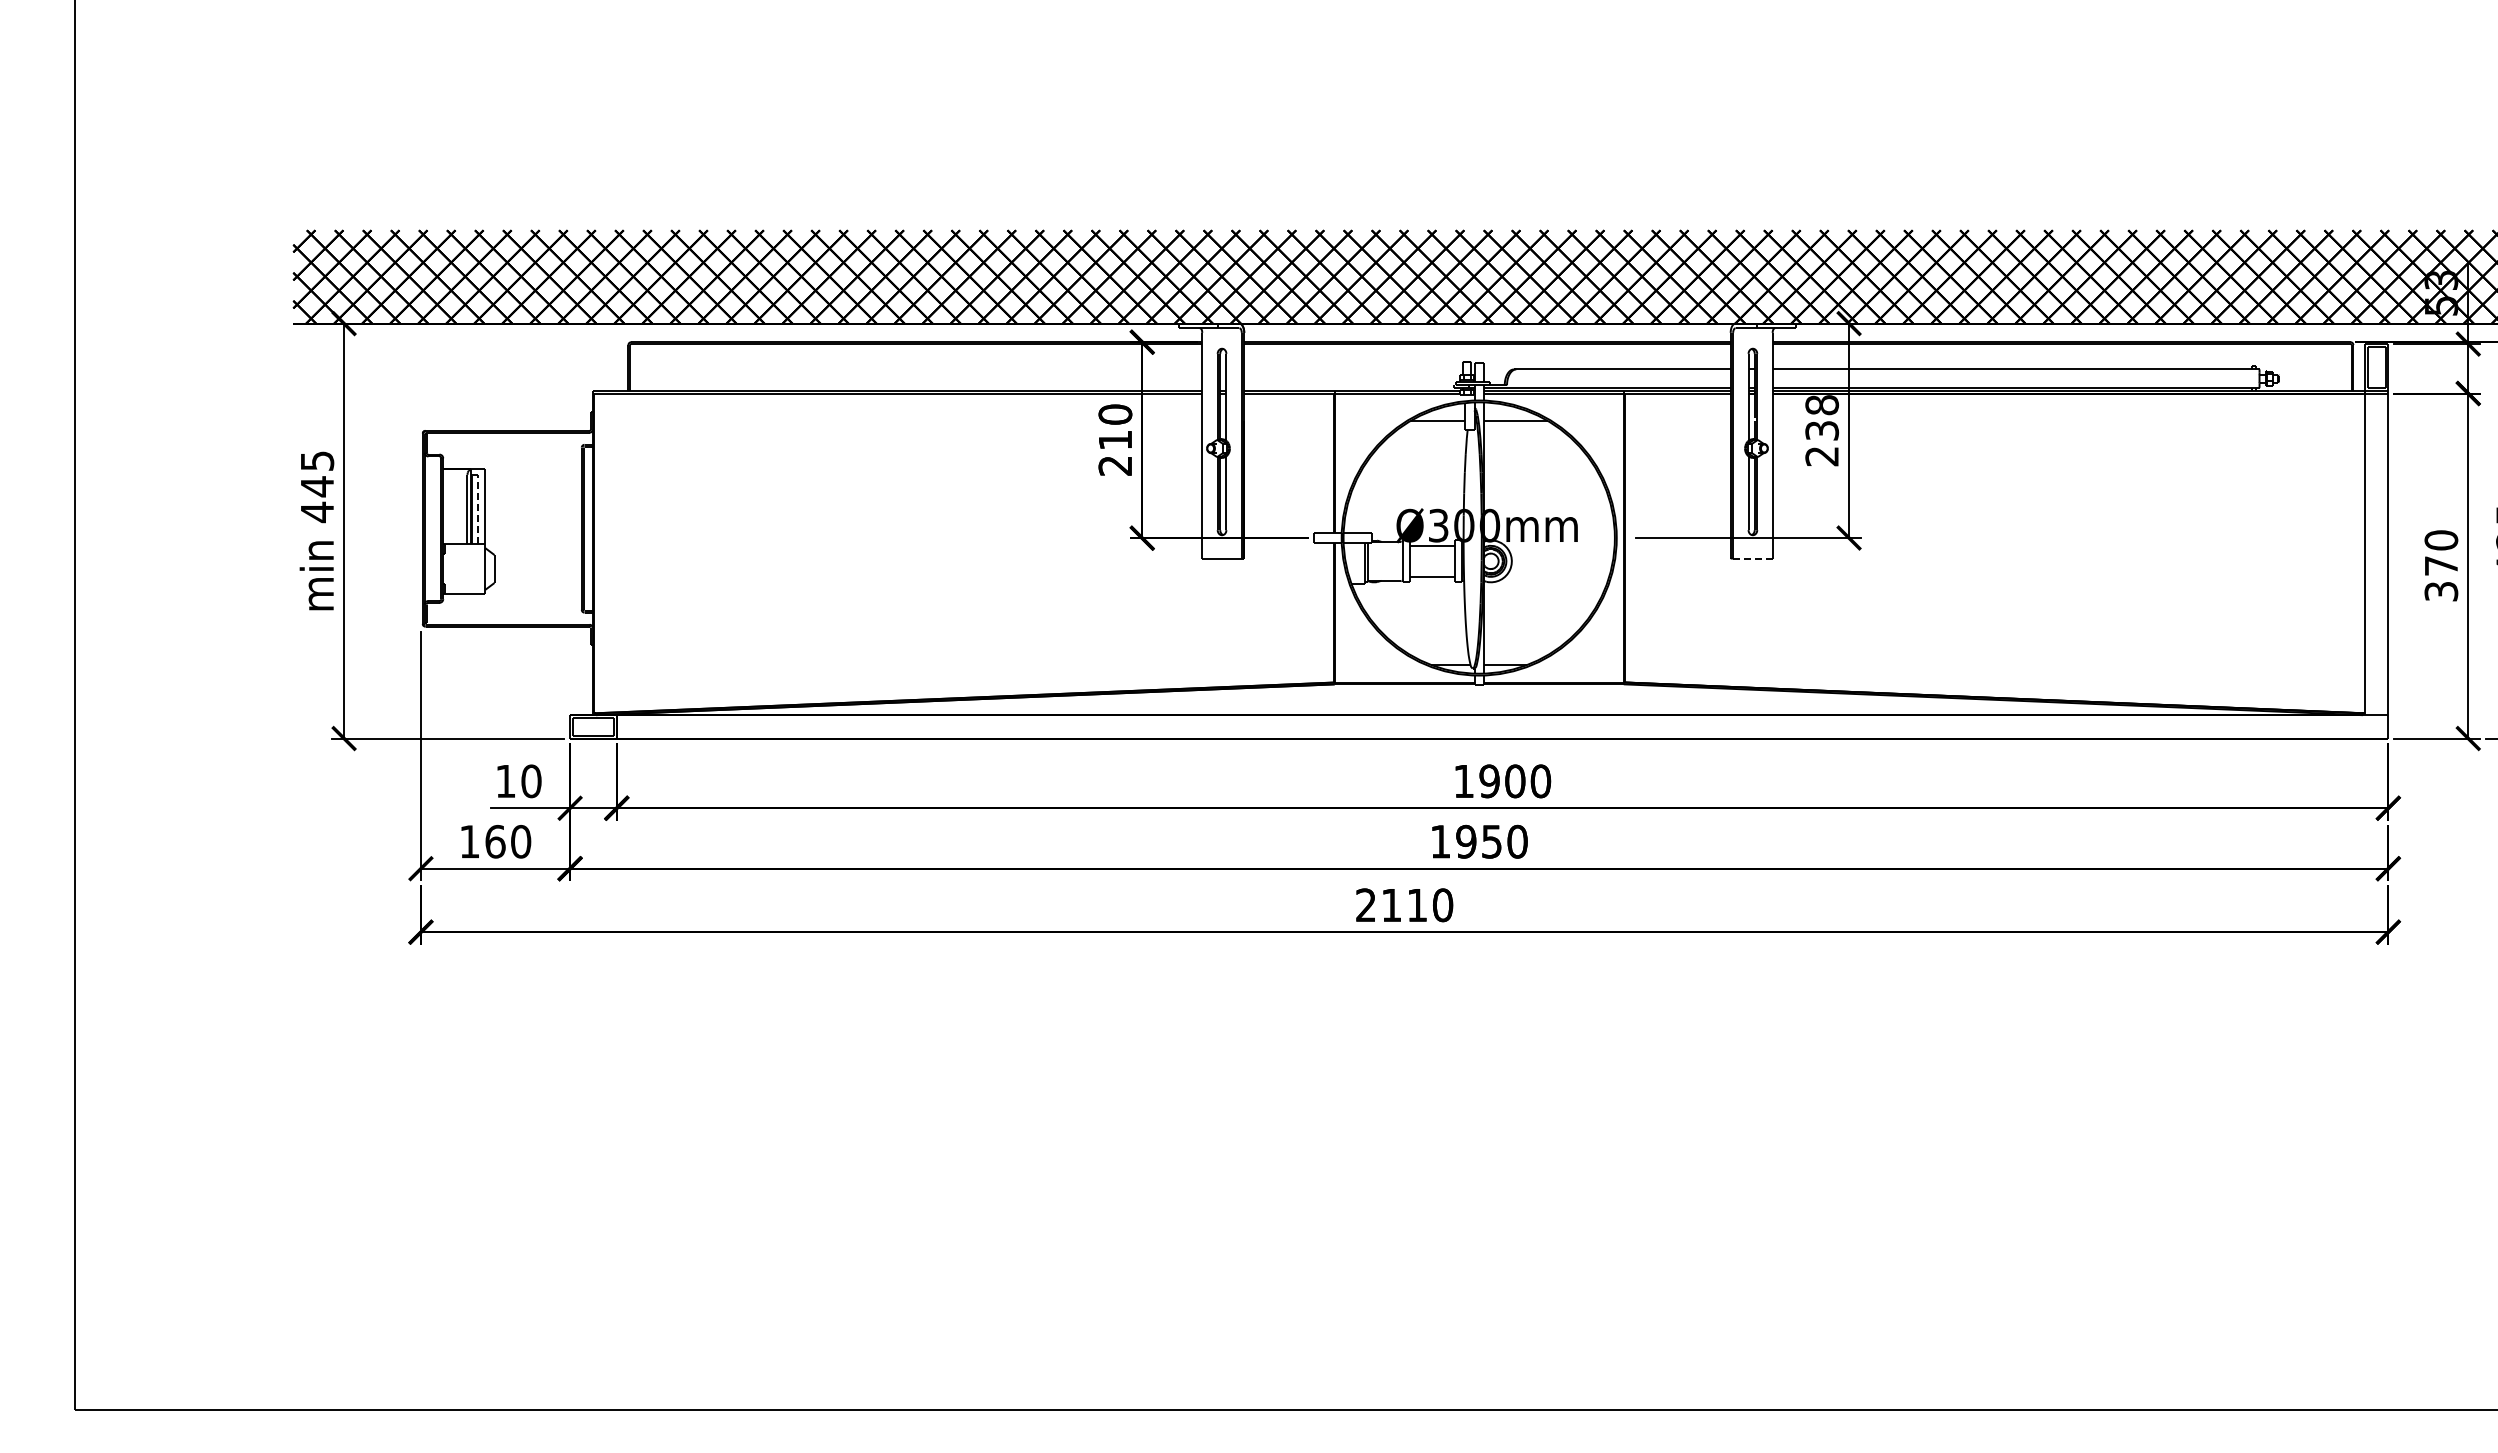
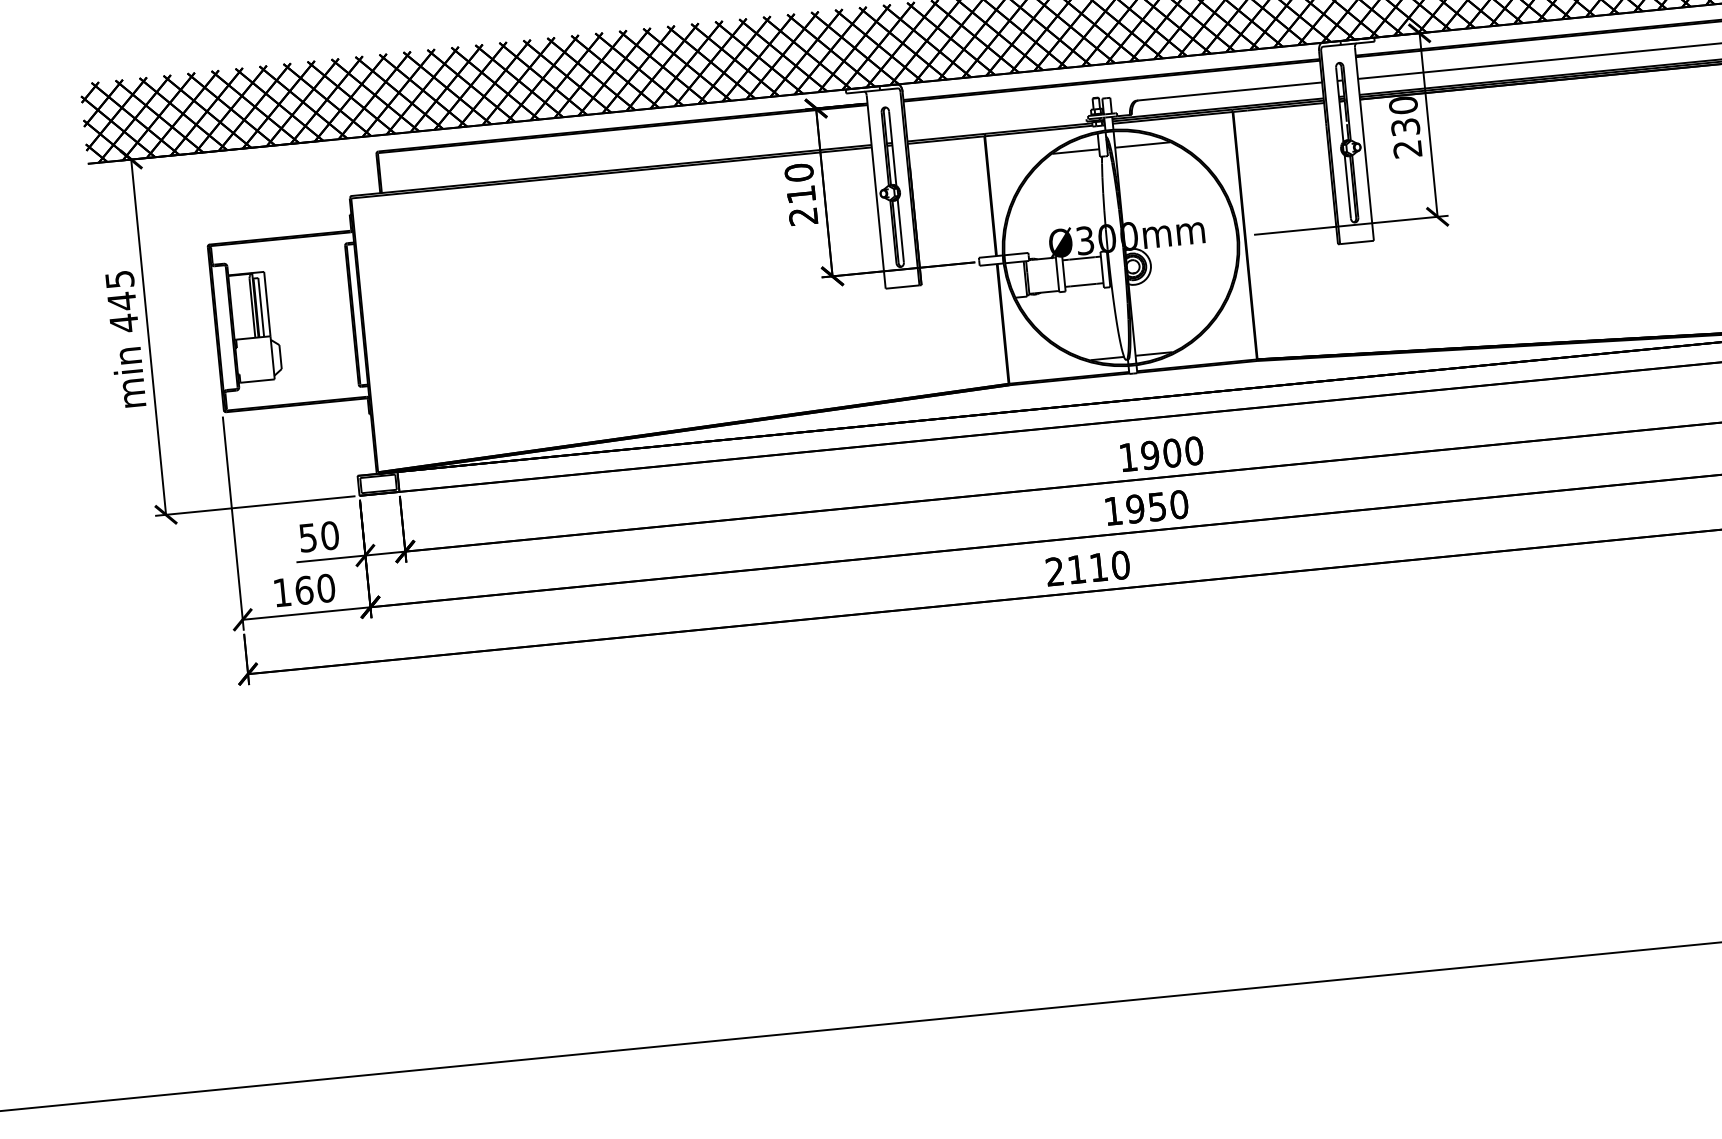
text: (1821, 405) -> (1402, 105), 238 -> 230
line: (477, 508) -> (260, 306), dashed -> solid
line: (1752, 558) -> (1356, 242), dashed -> solid
text: (505, 781) -> (307, 538), 10 -> 50

